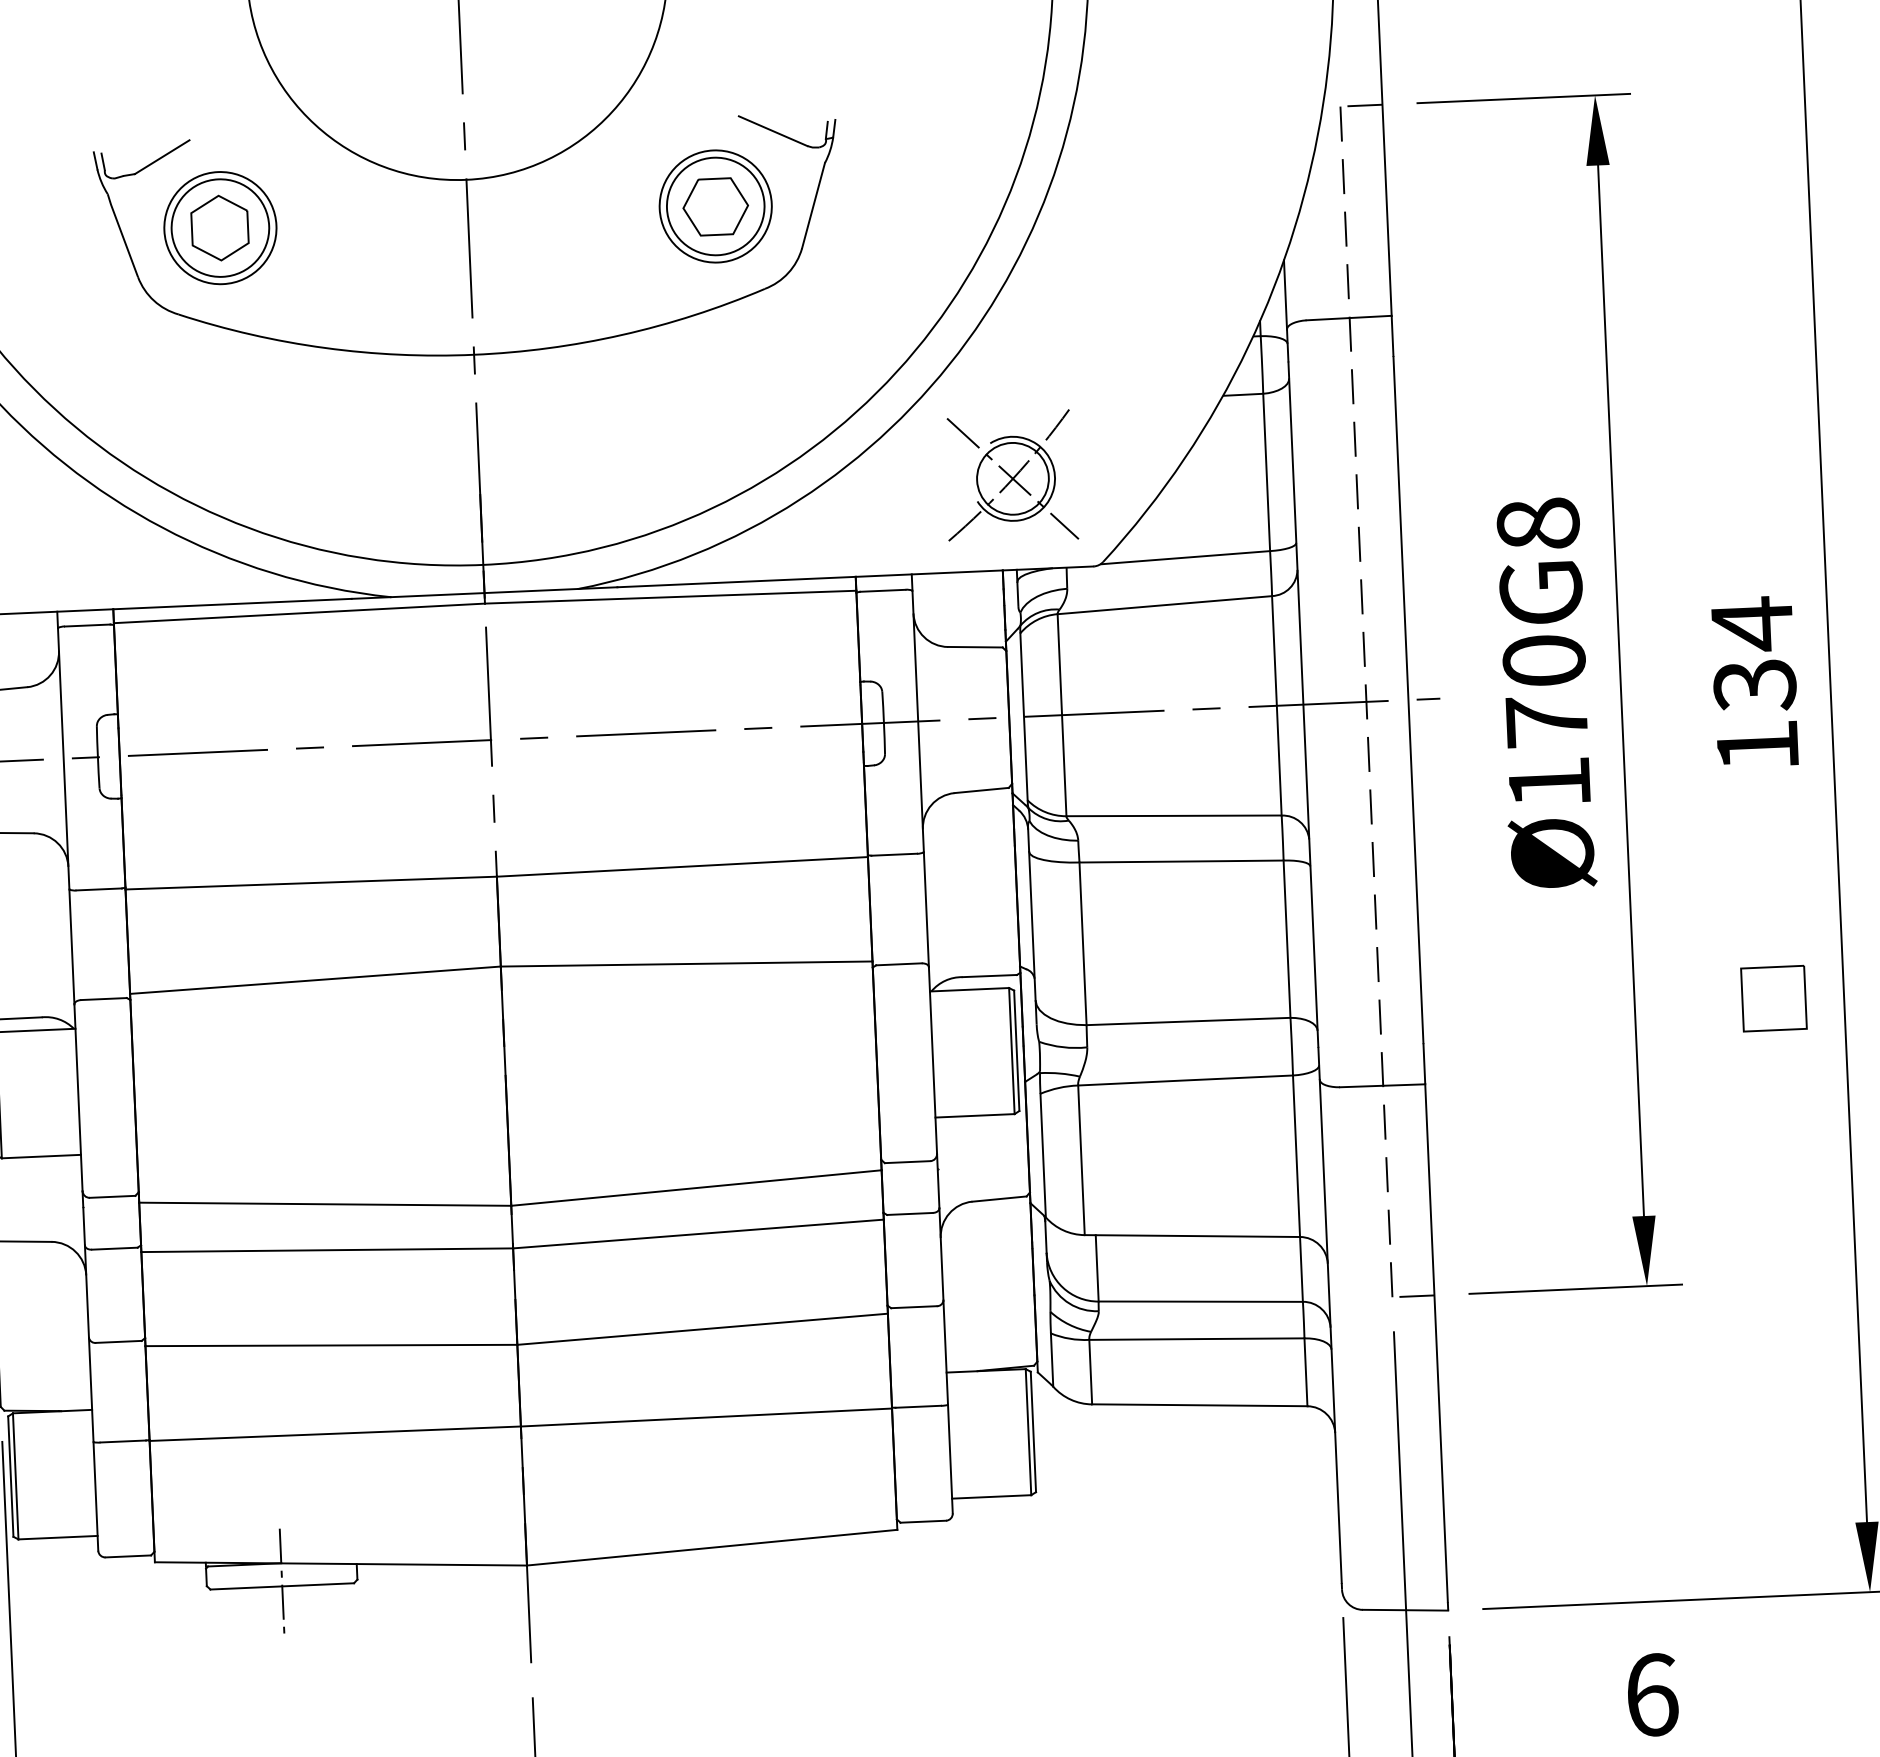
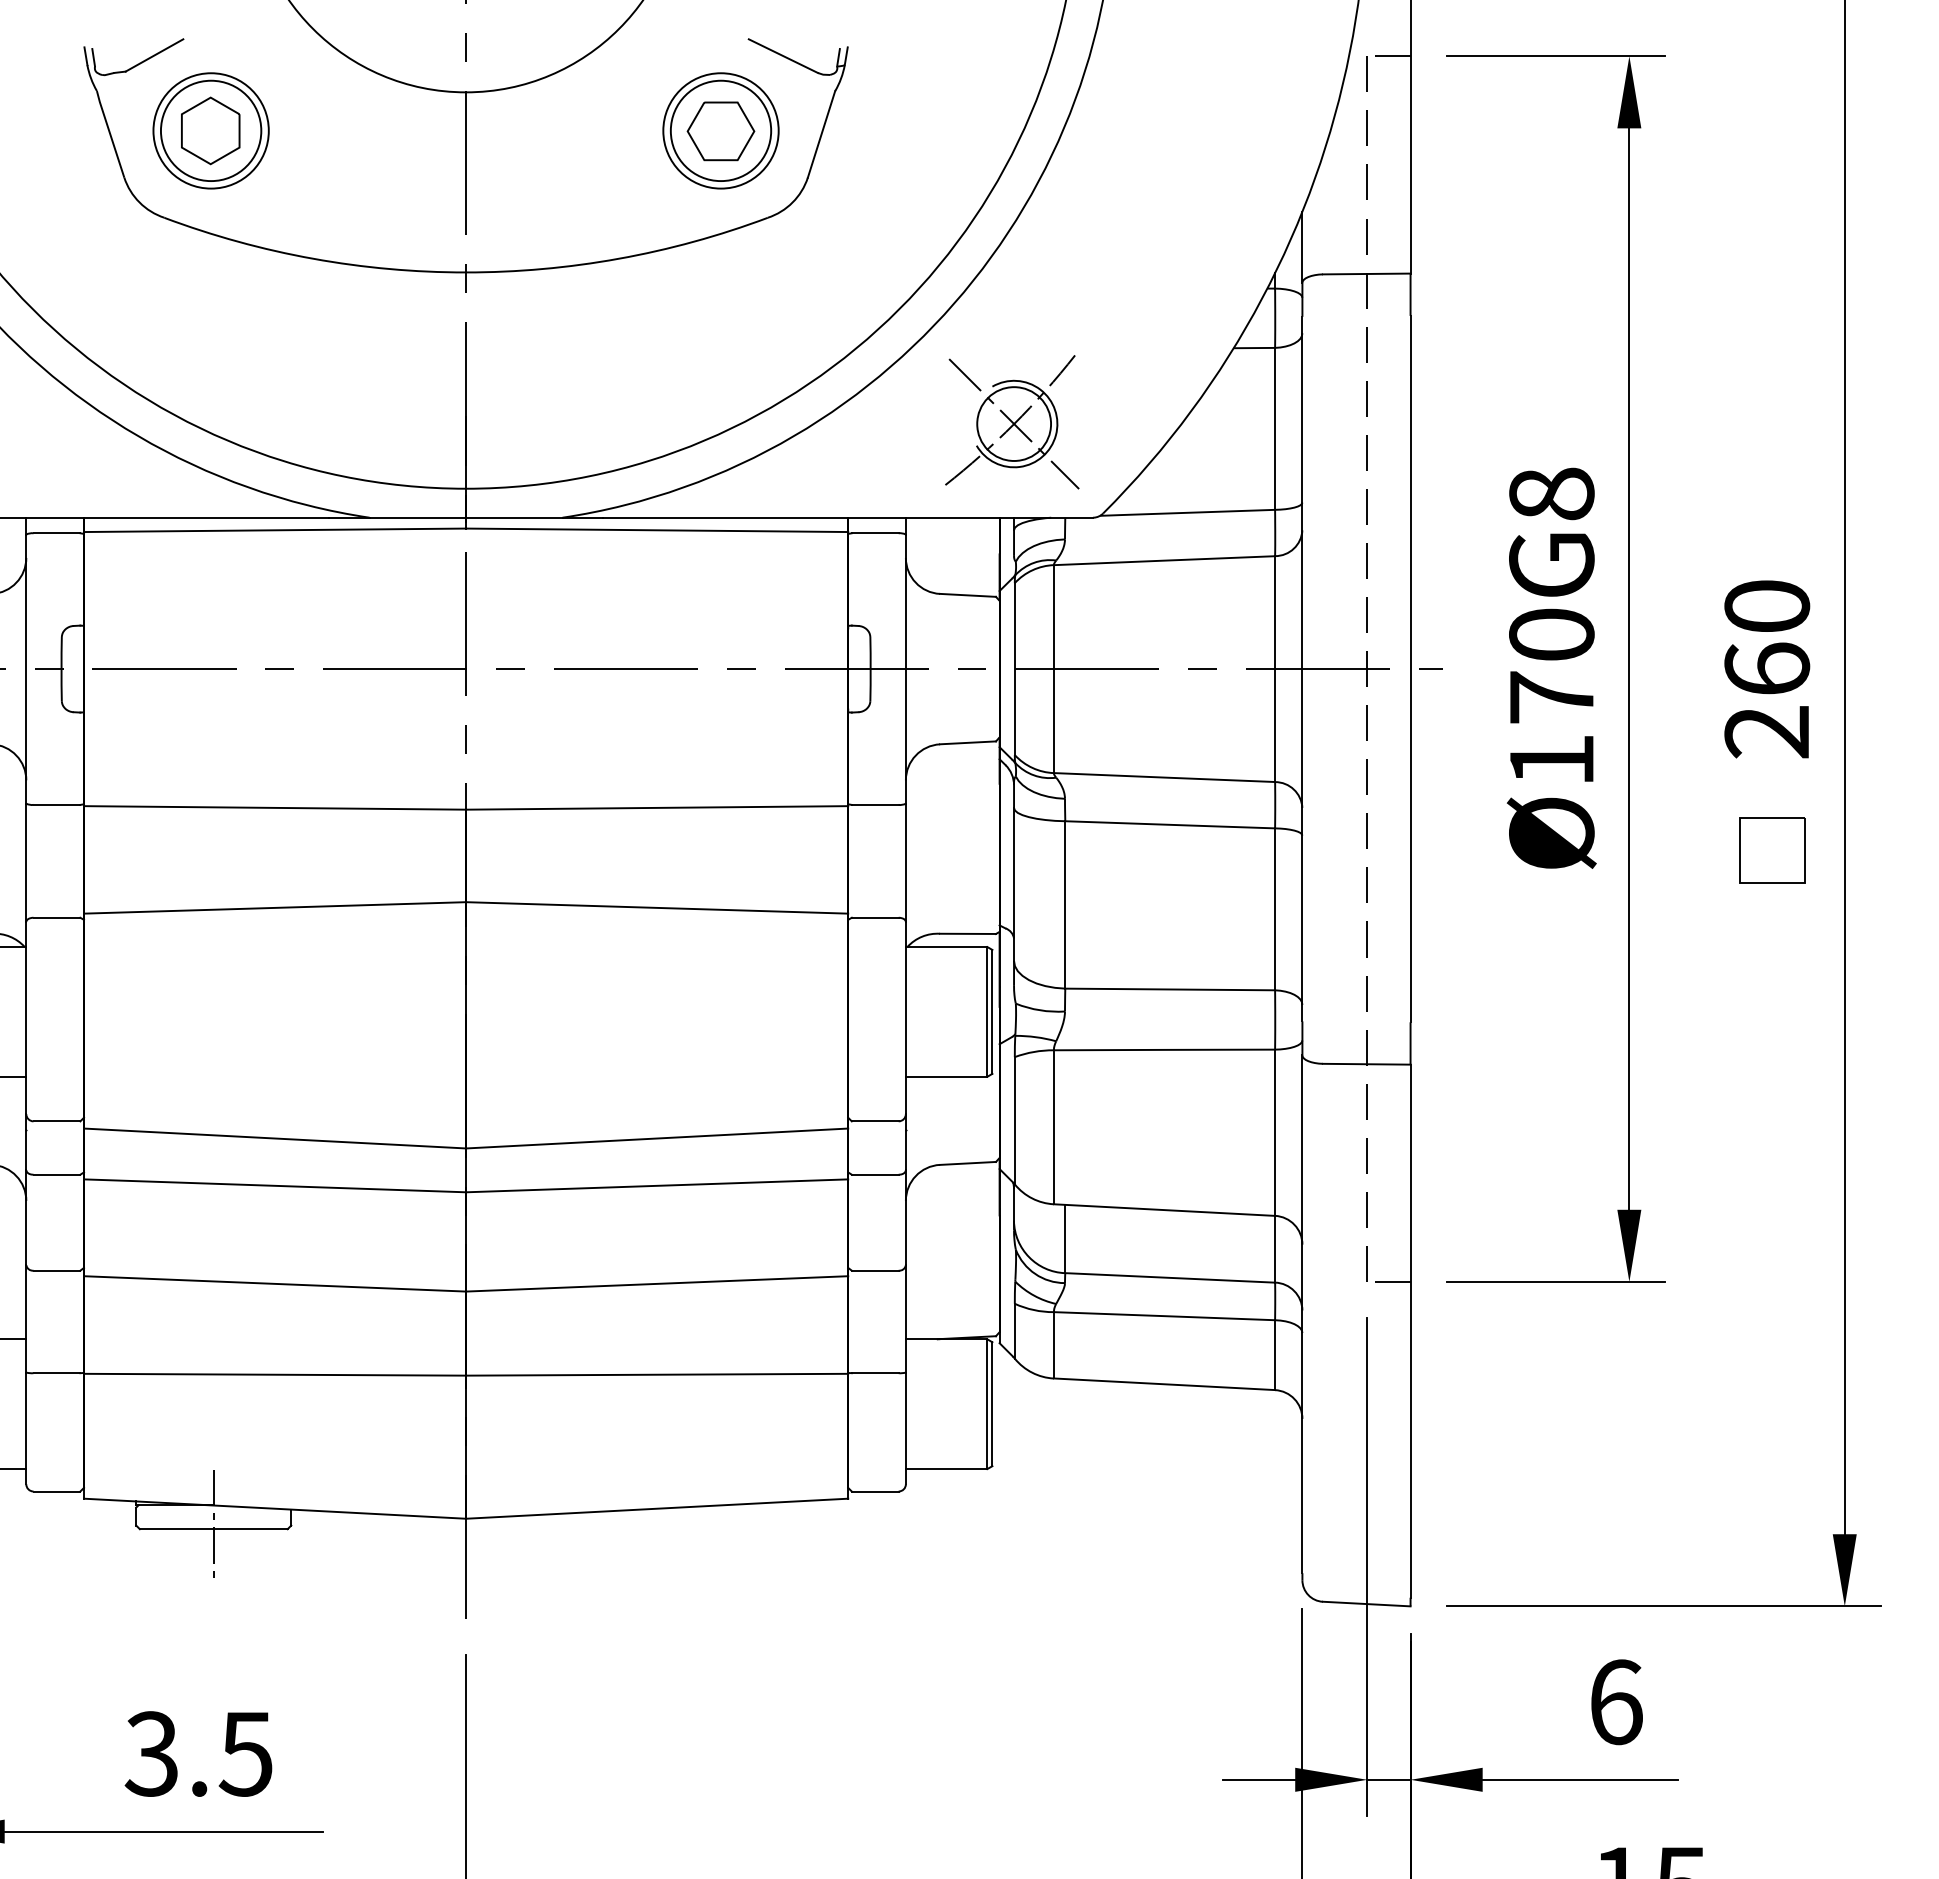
text: (1755, 684) -> (1767, 668), 134 -> 260
part: (1773, 998) -> (1772, 850), moved

